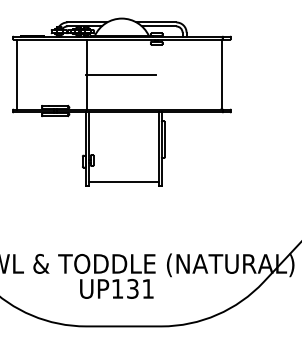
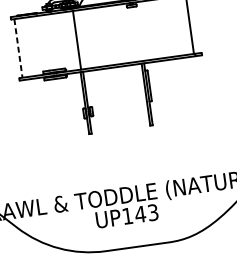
line: (120, 74) -> (105, 36), removed
line: (16, 75) -> (18, 49), solid -> dashed
line: (123, 182) -> (120, 126), removed
text: (139, 288) -> (145, 213), UP131 -> UP143

